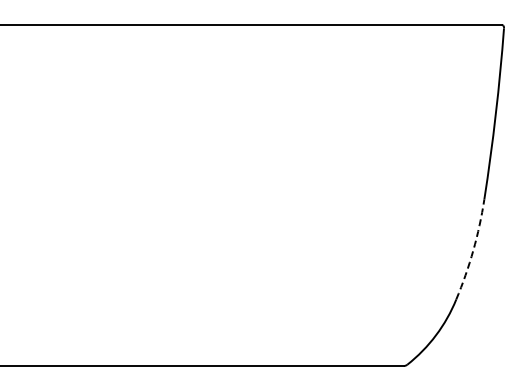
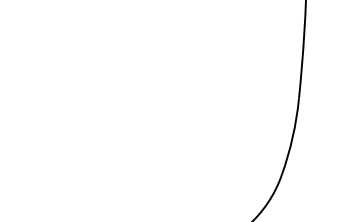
arc: (473, 250) -> (292, 137), dashed -> solid

